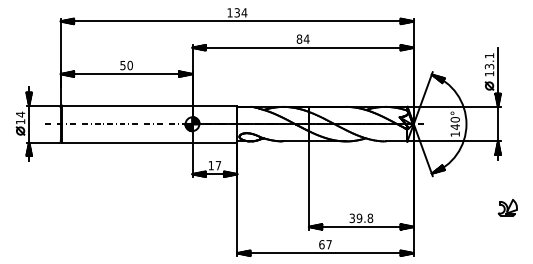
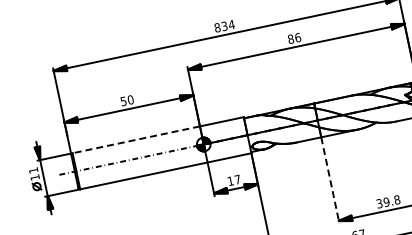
text: (229, 12) -> (216, 27), 134 -> 834
text: (306, 38) -> (297, 37), 84 -> 86
line: (126, 105) -> (135, 139), solid -> dashed
text: (20, 114) -> (33, 170), 14 -> 11
line: (308, 185) -> (329, 180), solid -> dashed

